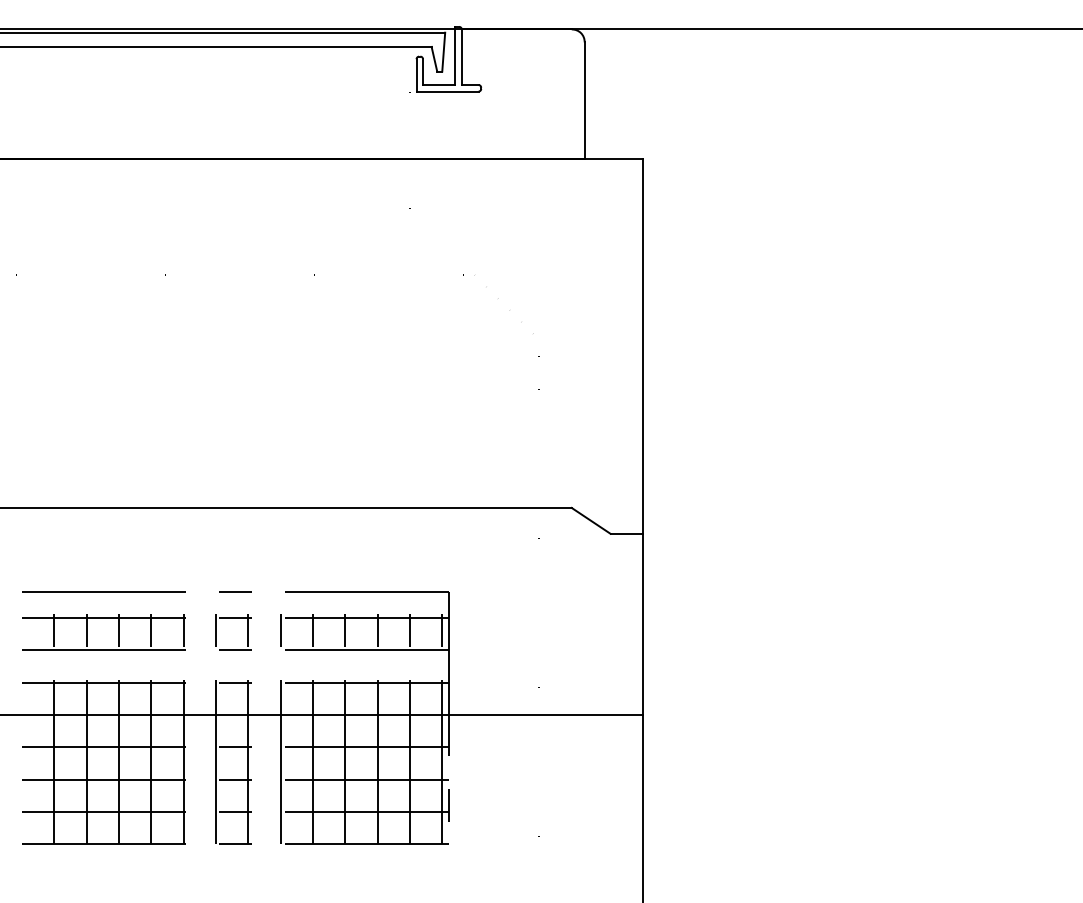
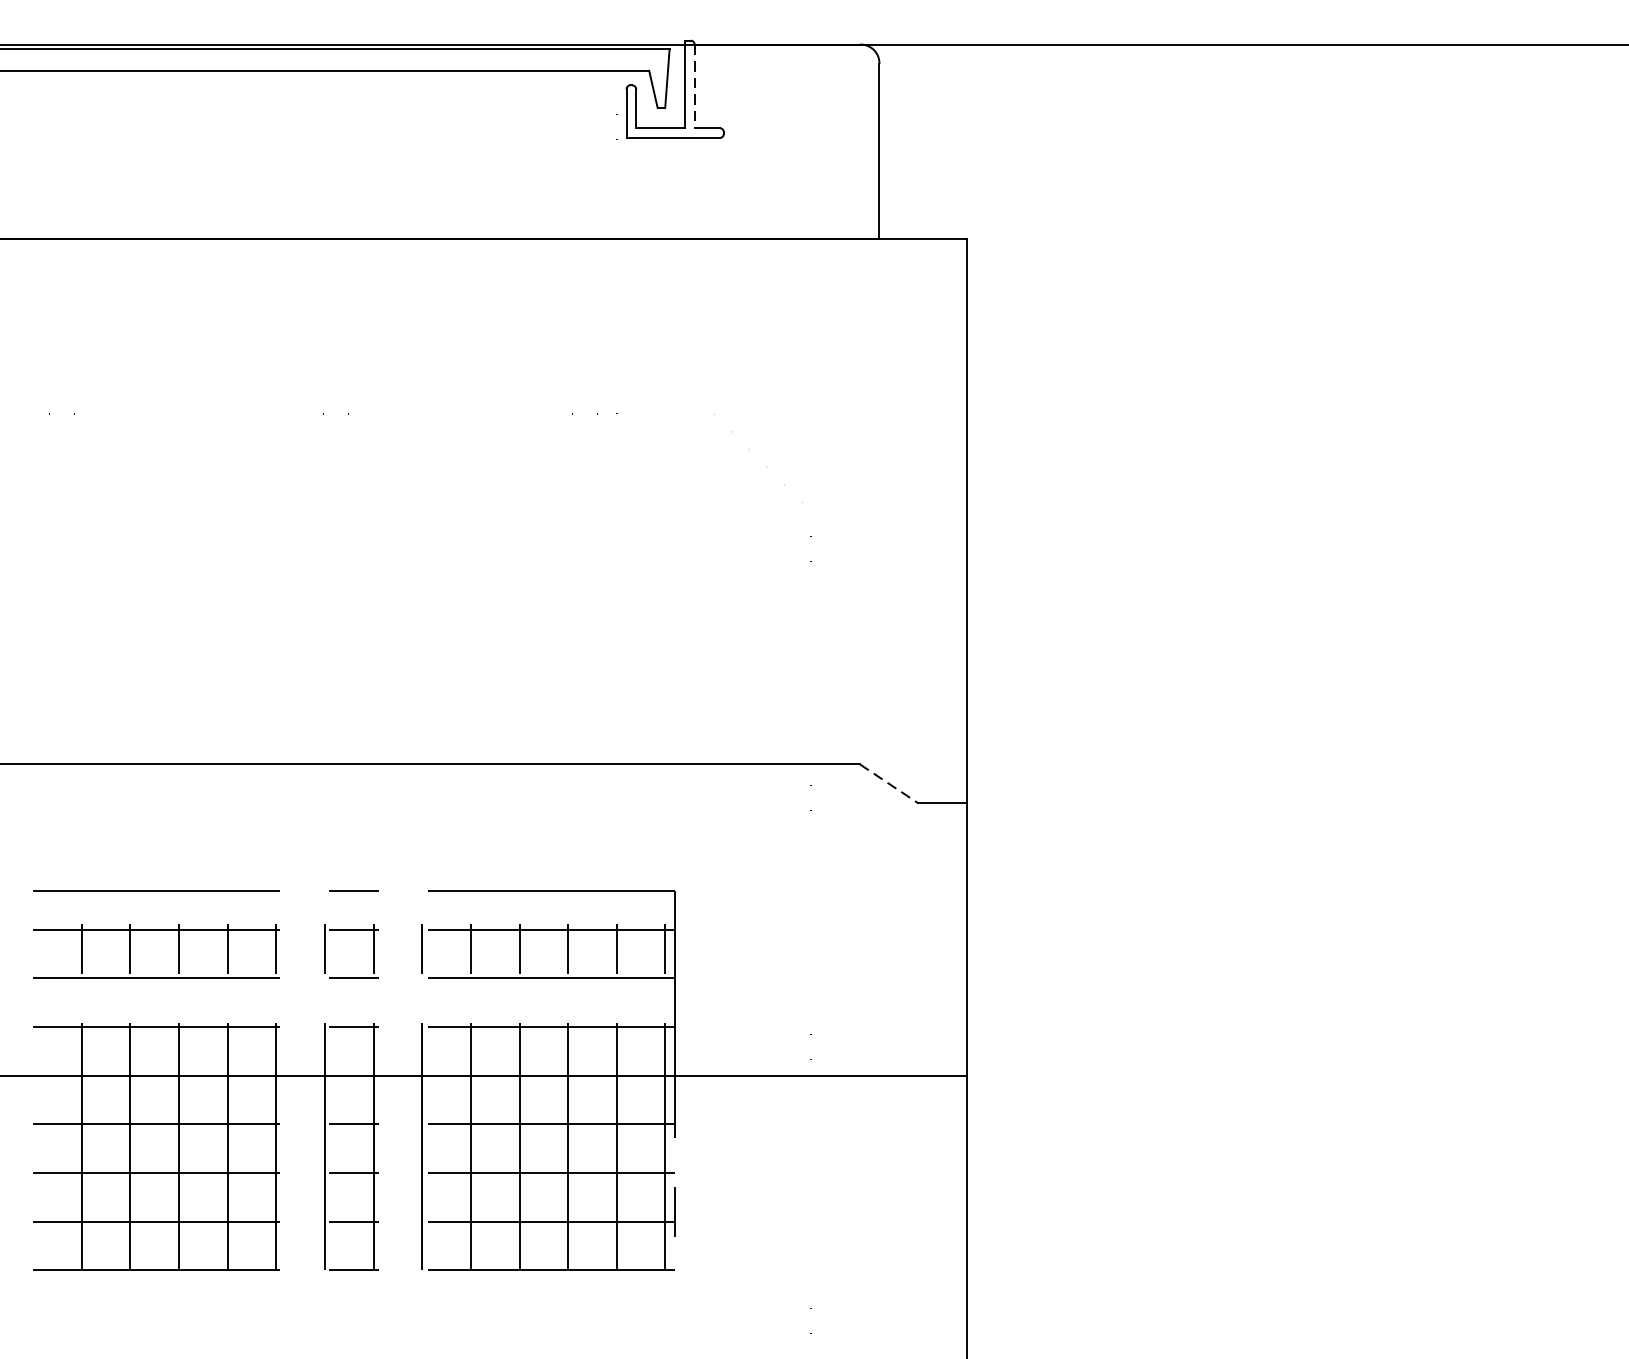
line: (461, 57) -> (694, 86), solid -> dashed
line: (591, 521) -> (889, 784), solid -> dashed

